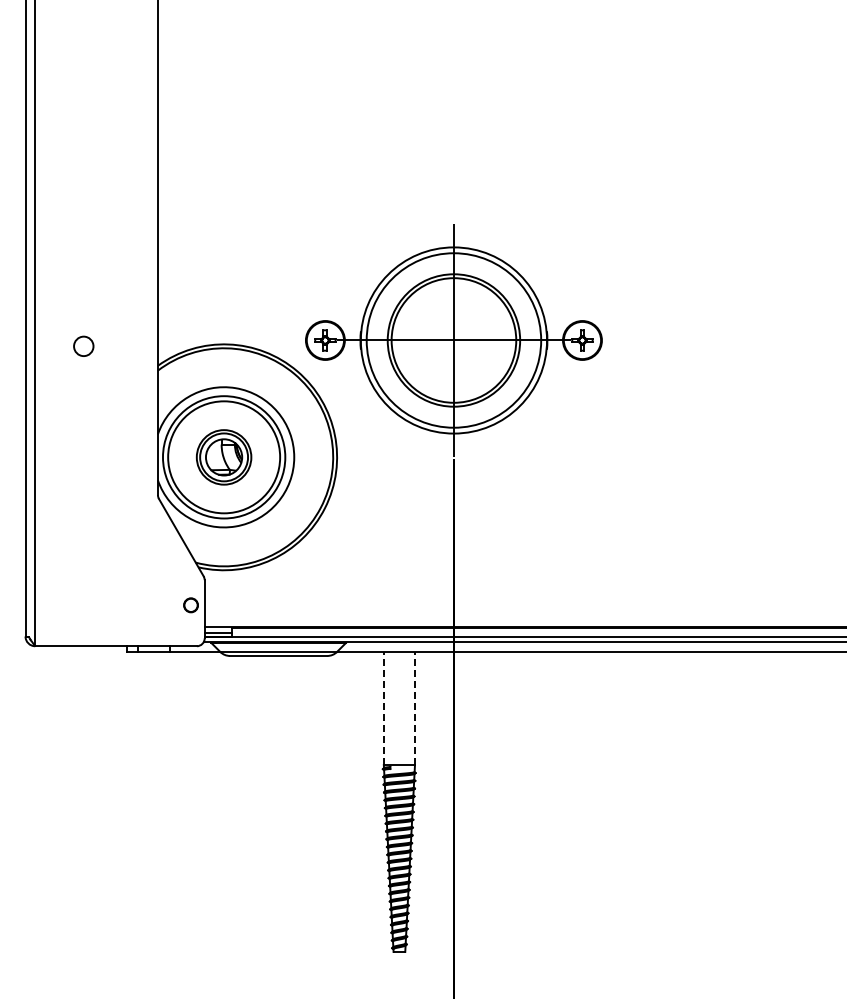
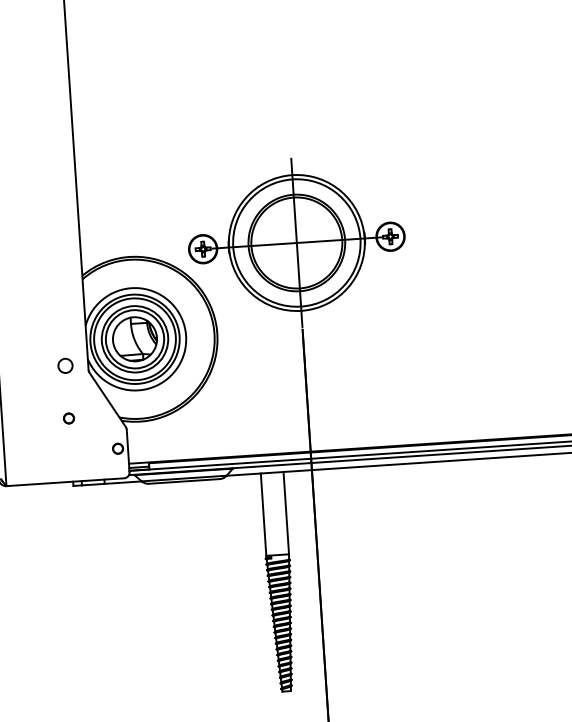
circle: (83, 345) -> (65, 365), moved
part: (223, 457) -> (134, 339), size x1.67
circle: (126, 559) -> (68, 418), added
line: (383, 708) -> (263, 514), dashed -> solid
line: (415, 708) -> (286, 513), dashed -> solid

